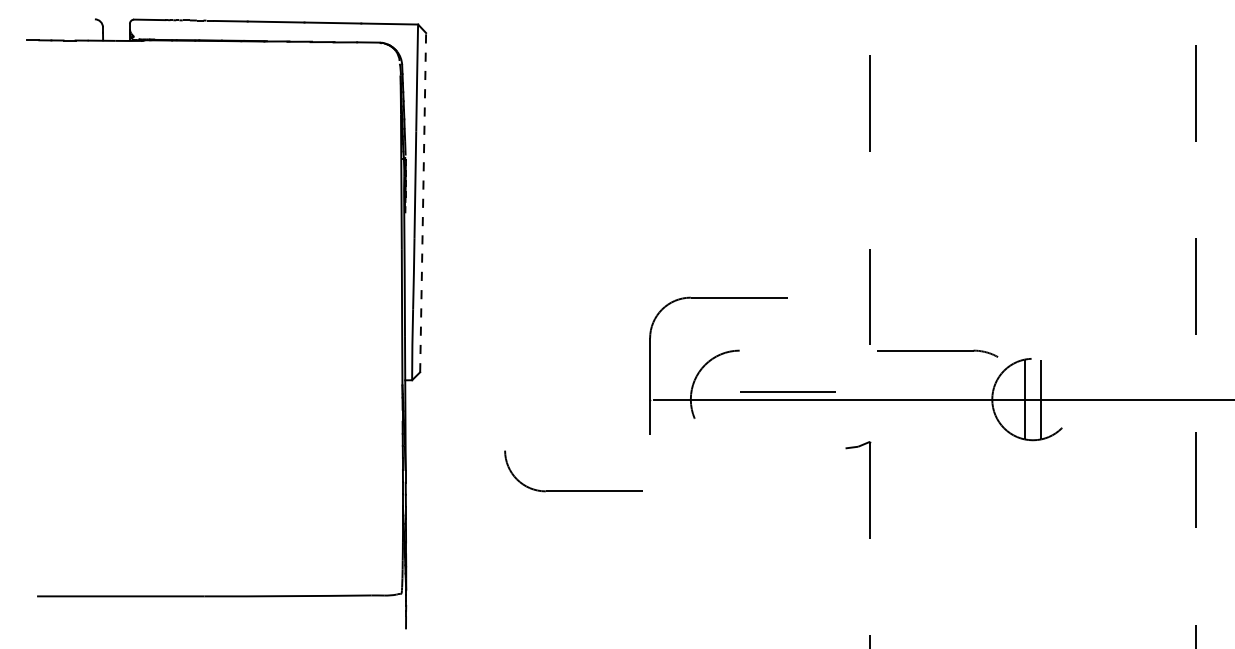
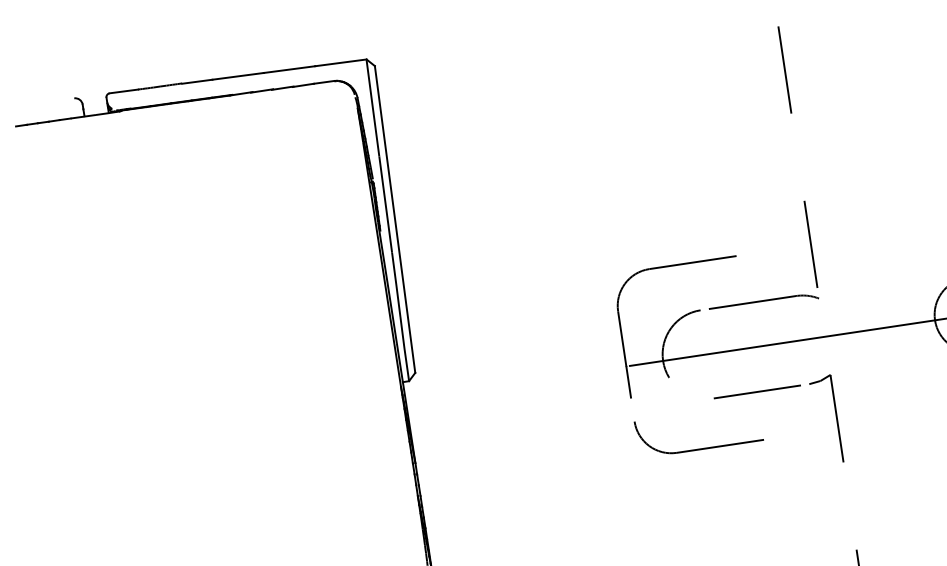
line: (423, 202) -> (395, 219), dashed -> solid
part: (937, 353) -> (763, 303), moved
line: (787, 391) -> (756, 391), moved
part: (573, 490) -> (701, 448), moved

